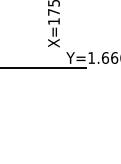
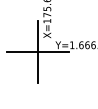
line: (39, 67) -> (37, 51), added

